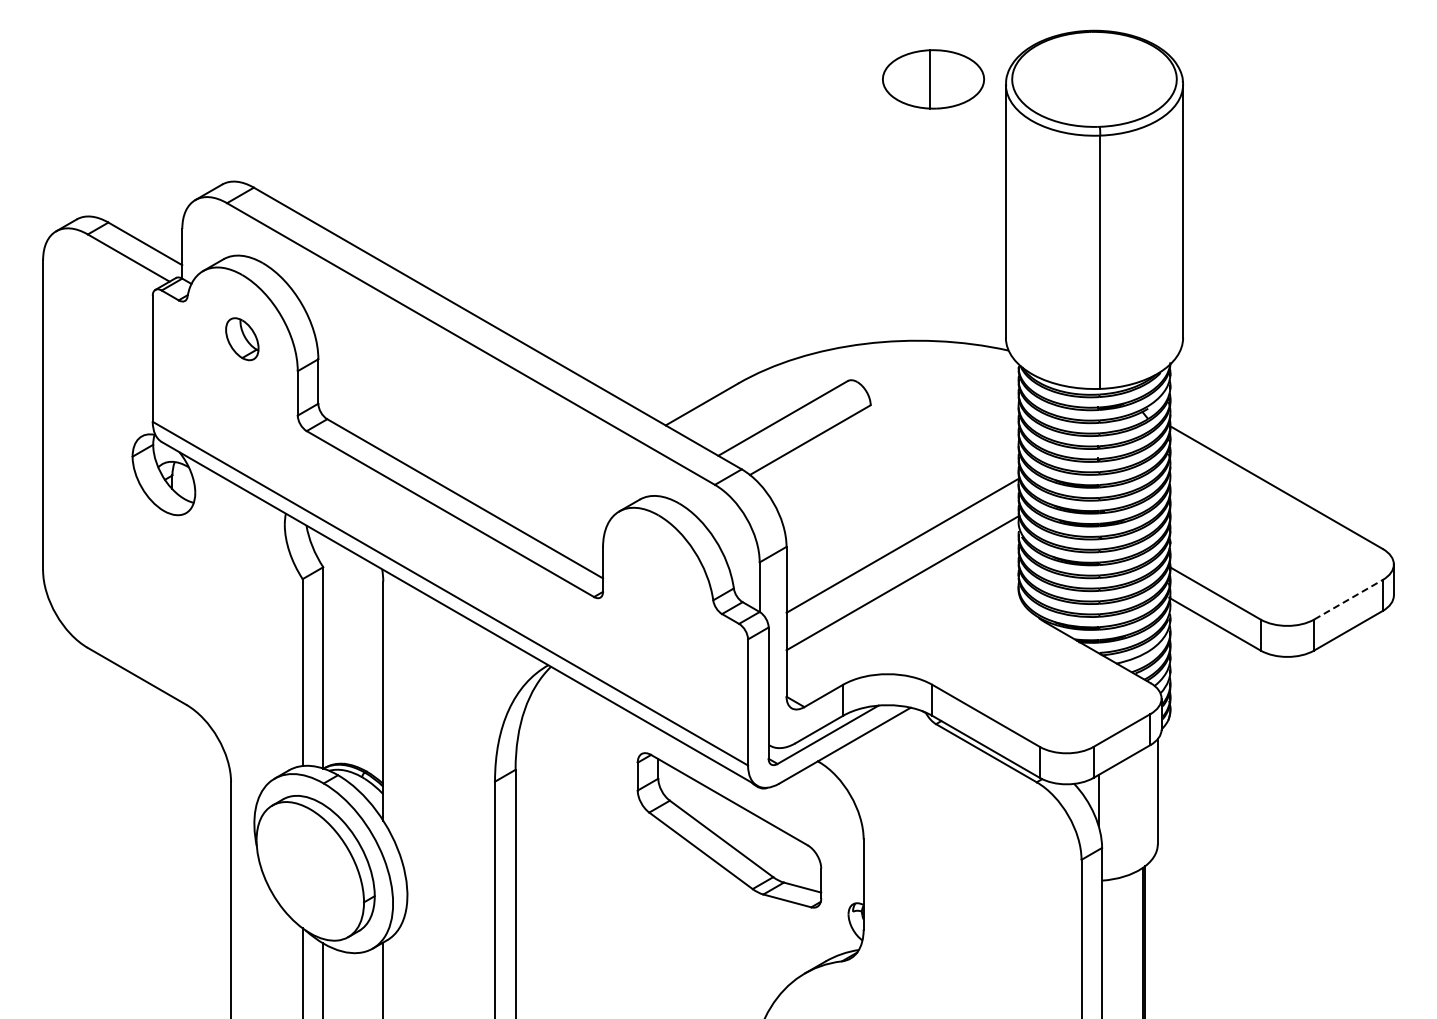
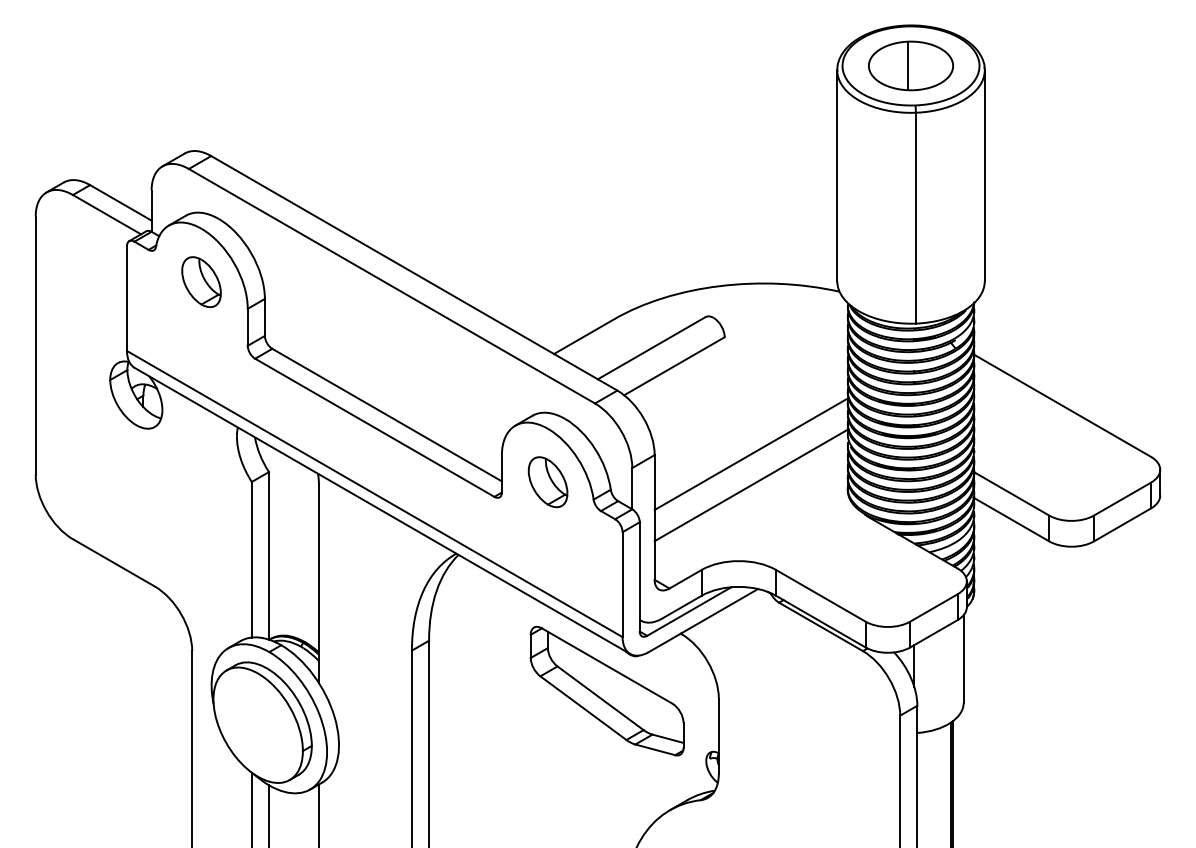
part: (933, 79) -> (911, 66), moved
part: (242, 339) -> (201, 282), size x1.43
part: (658, 579) -> (548, 482), added
line: (1348, 599) -> (1122, 498), dashed -> solid

